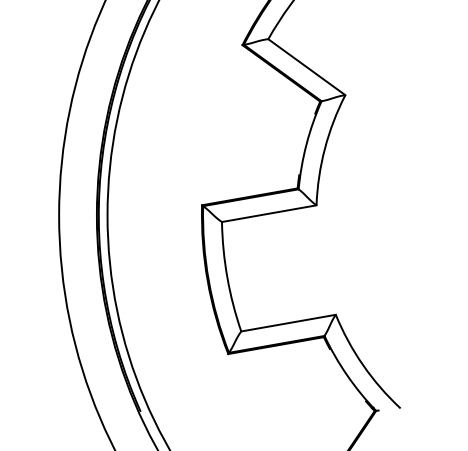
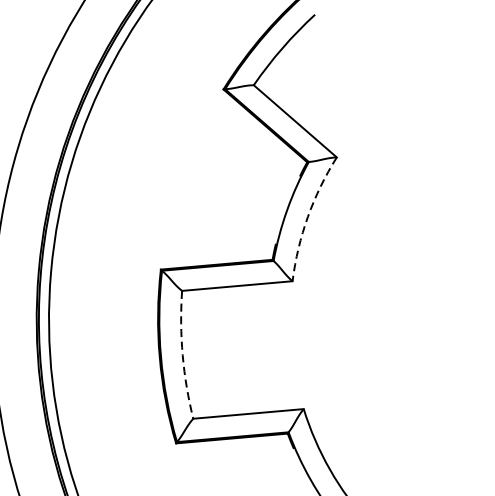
arc: (324, 148) -> (307, 216), solid -> dashed
arc: (227, 277) -> (182, 355), solid -> dashed

